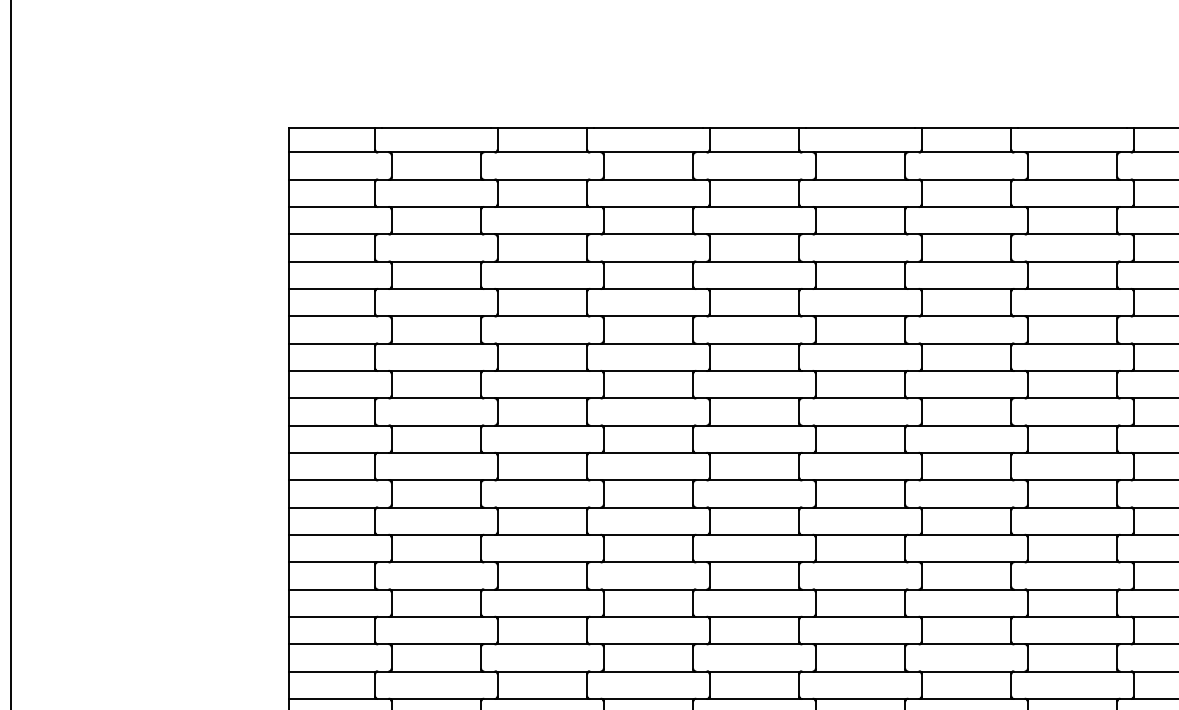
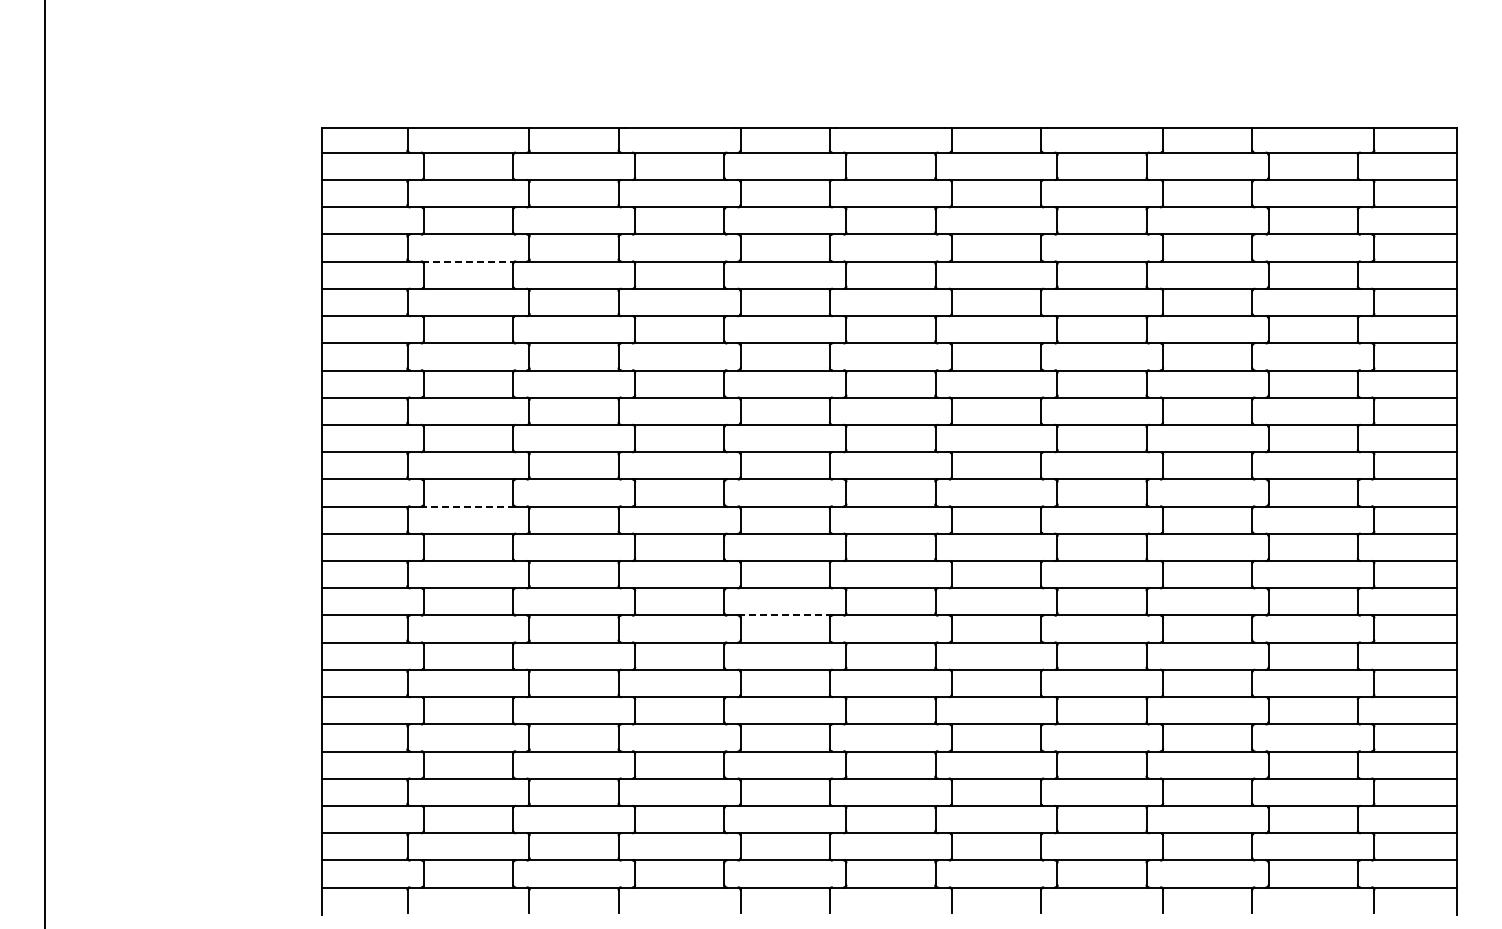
line: (436, 261) -> (468, 261), solid -> dashed
line: (436, 507) -> (468, 506), solid -> dashed
line: (754, 616) -> (785, 615), solid -> dashed

